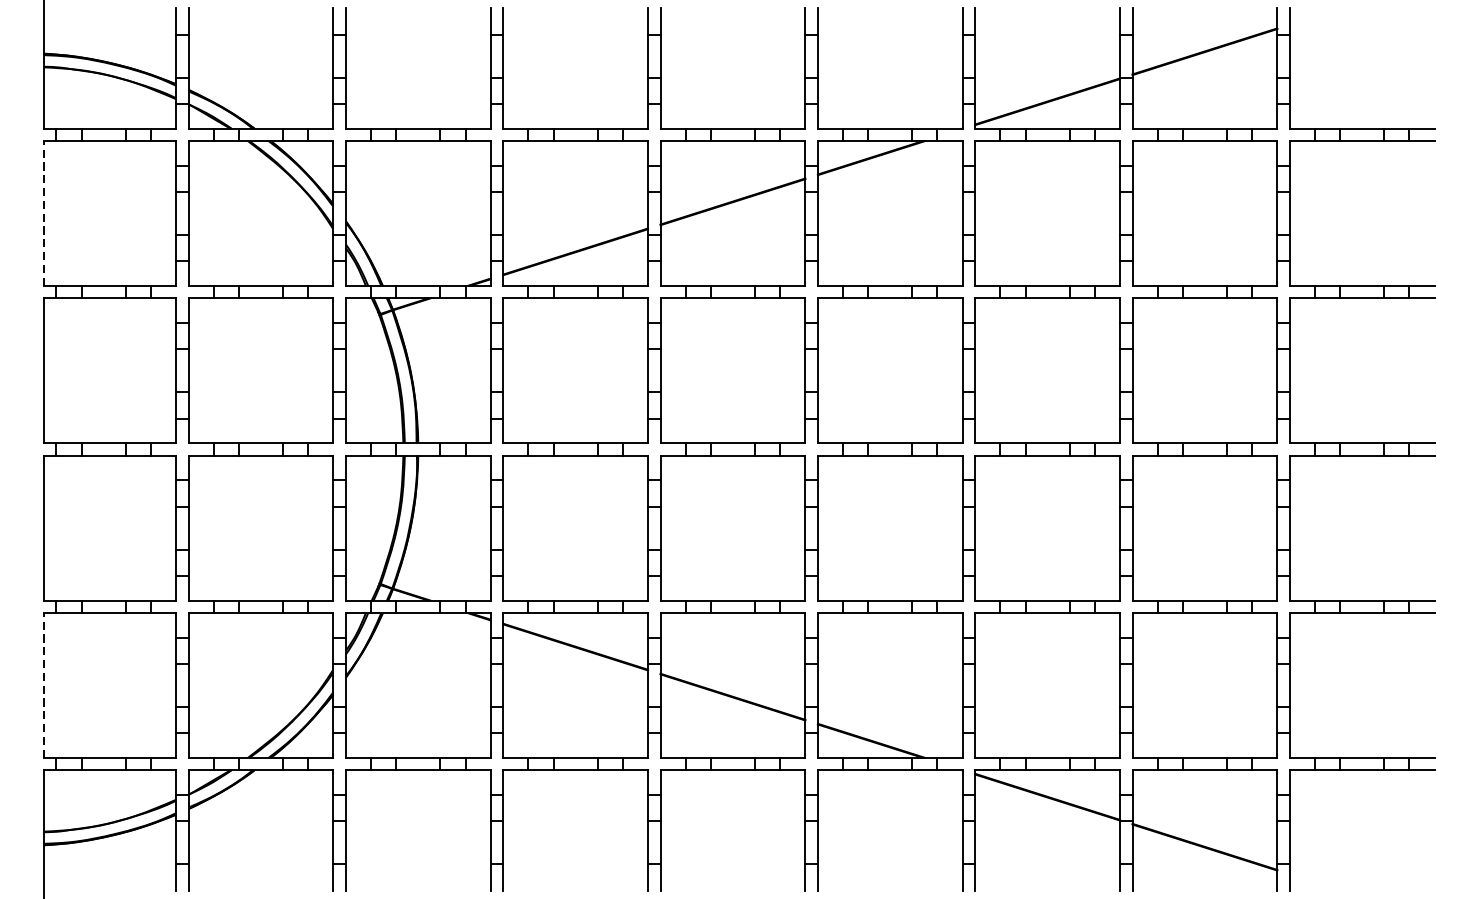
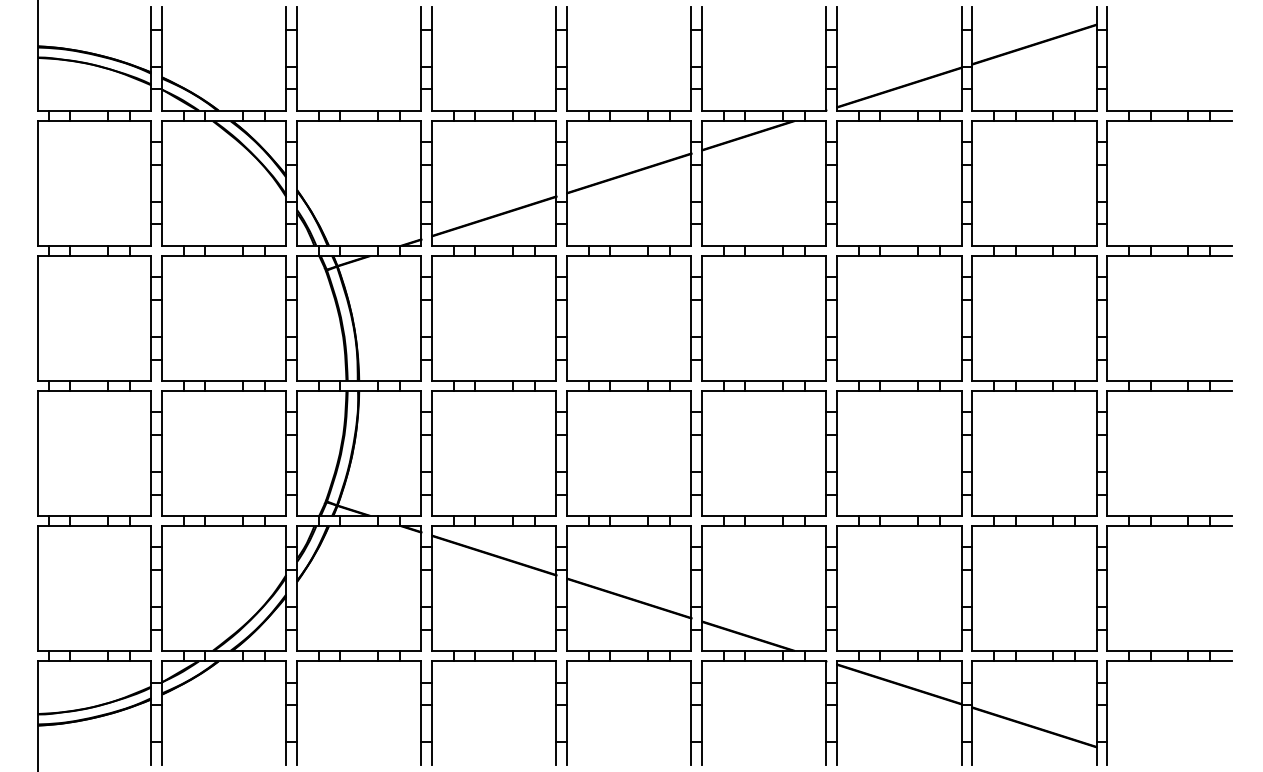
line: (43, 212) -> (37, 182), dashed -> solid
line: (43, 685) -> (37, 588), dashed -> solid

